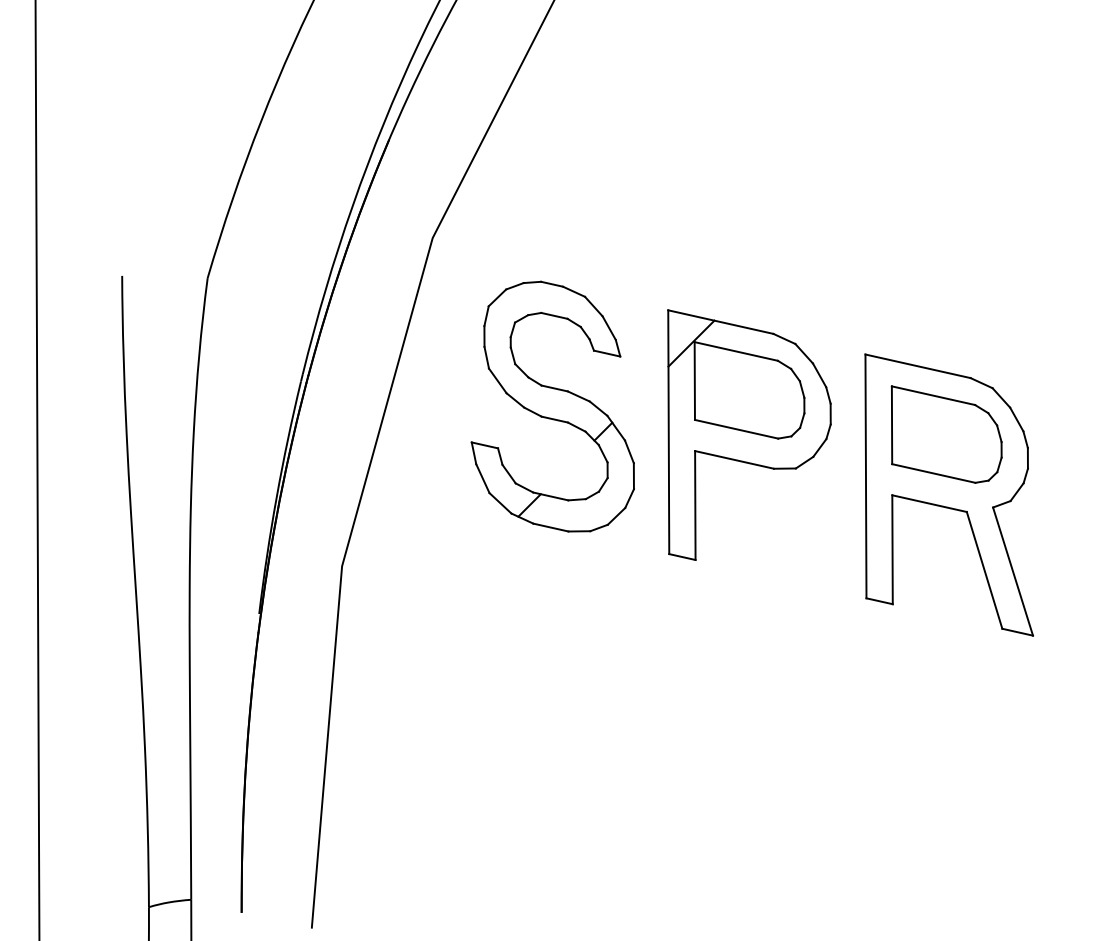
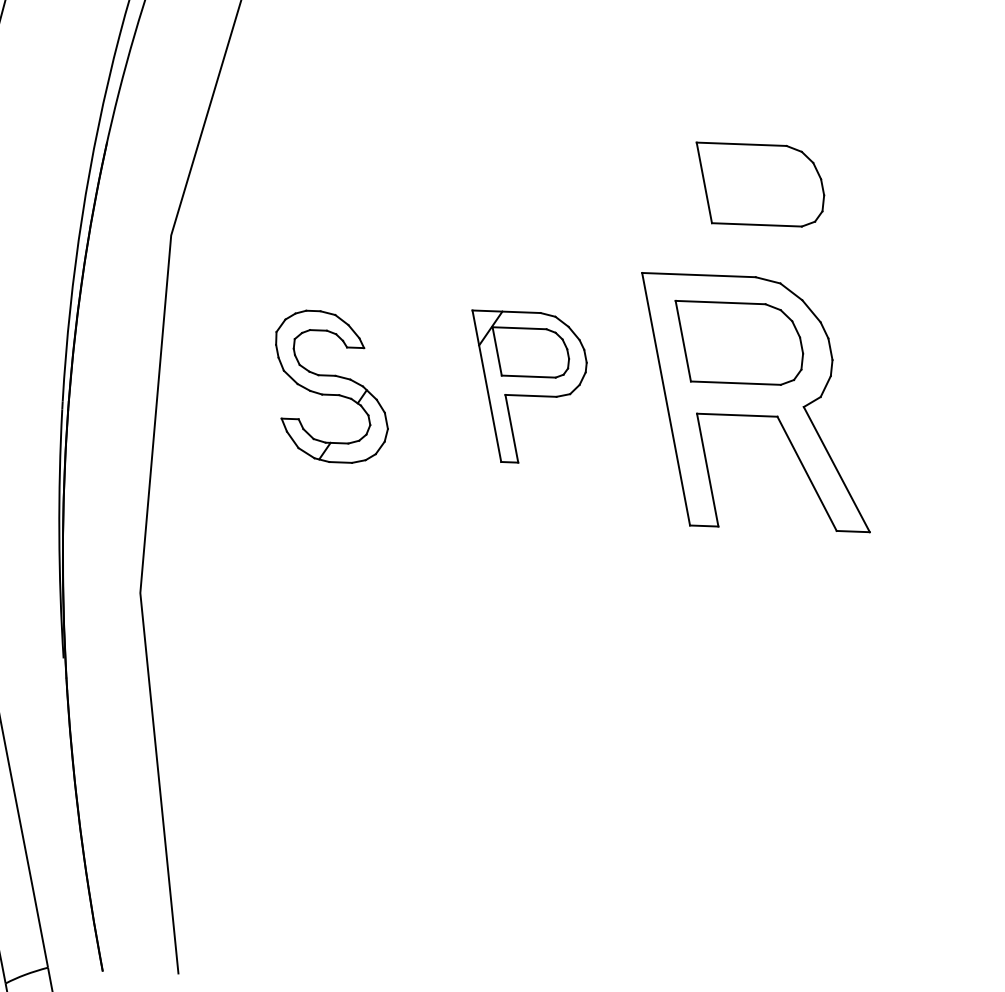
part: (993, 290) -> (762, 182), added
part: (552, 406) -> (327, 386), size x0.6
part: (749, 434) -> (537, 378), size x0.6

